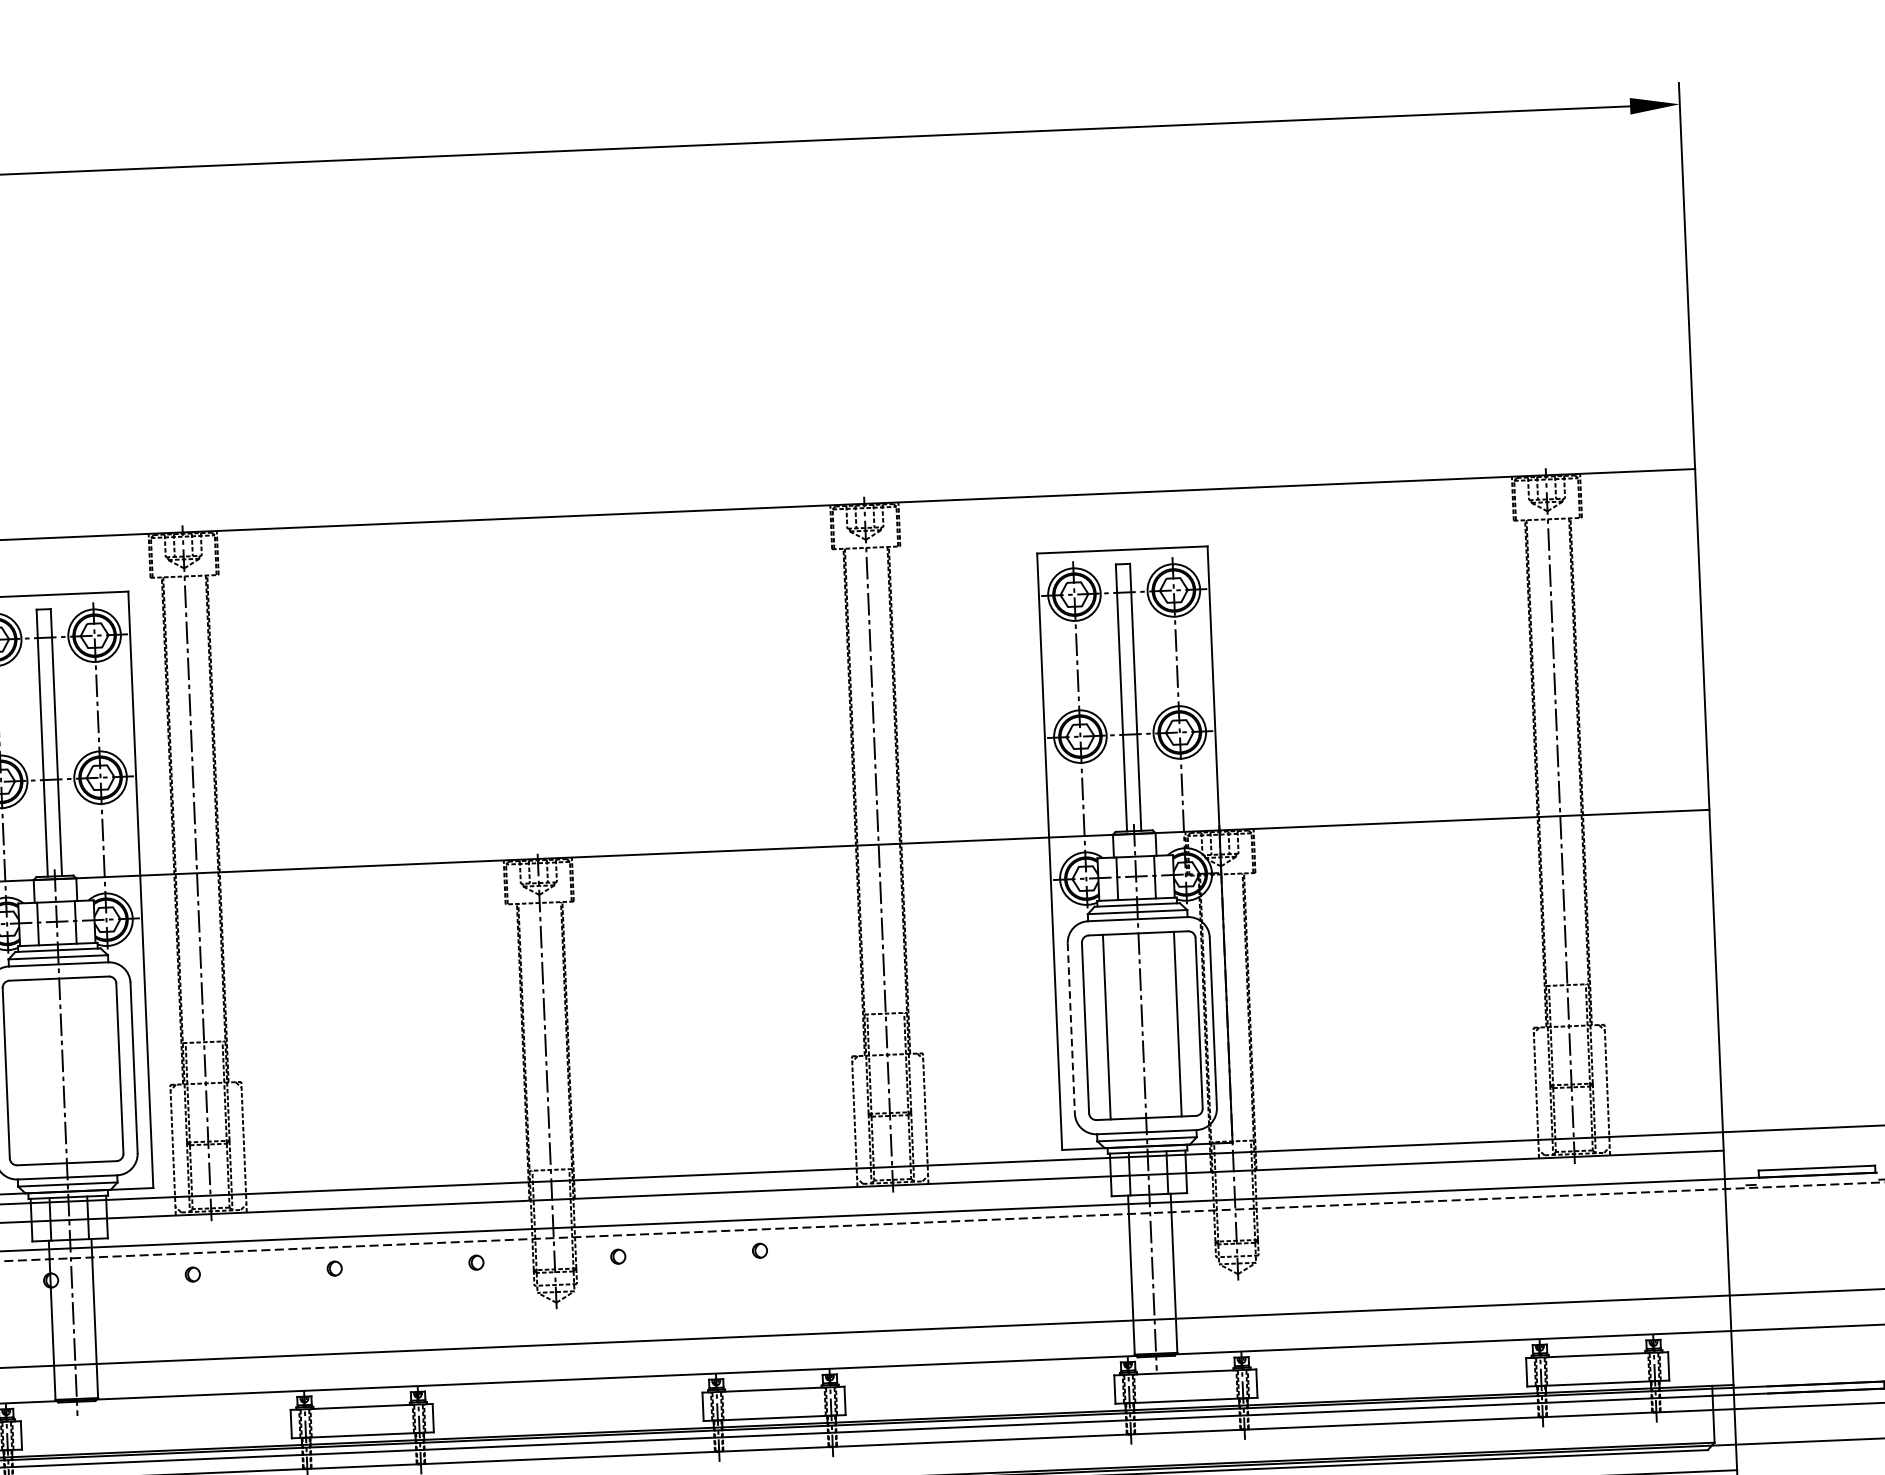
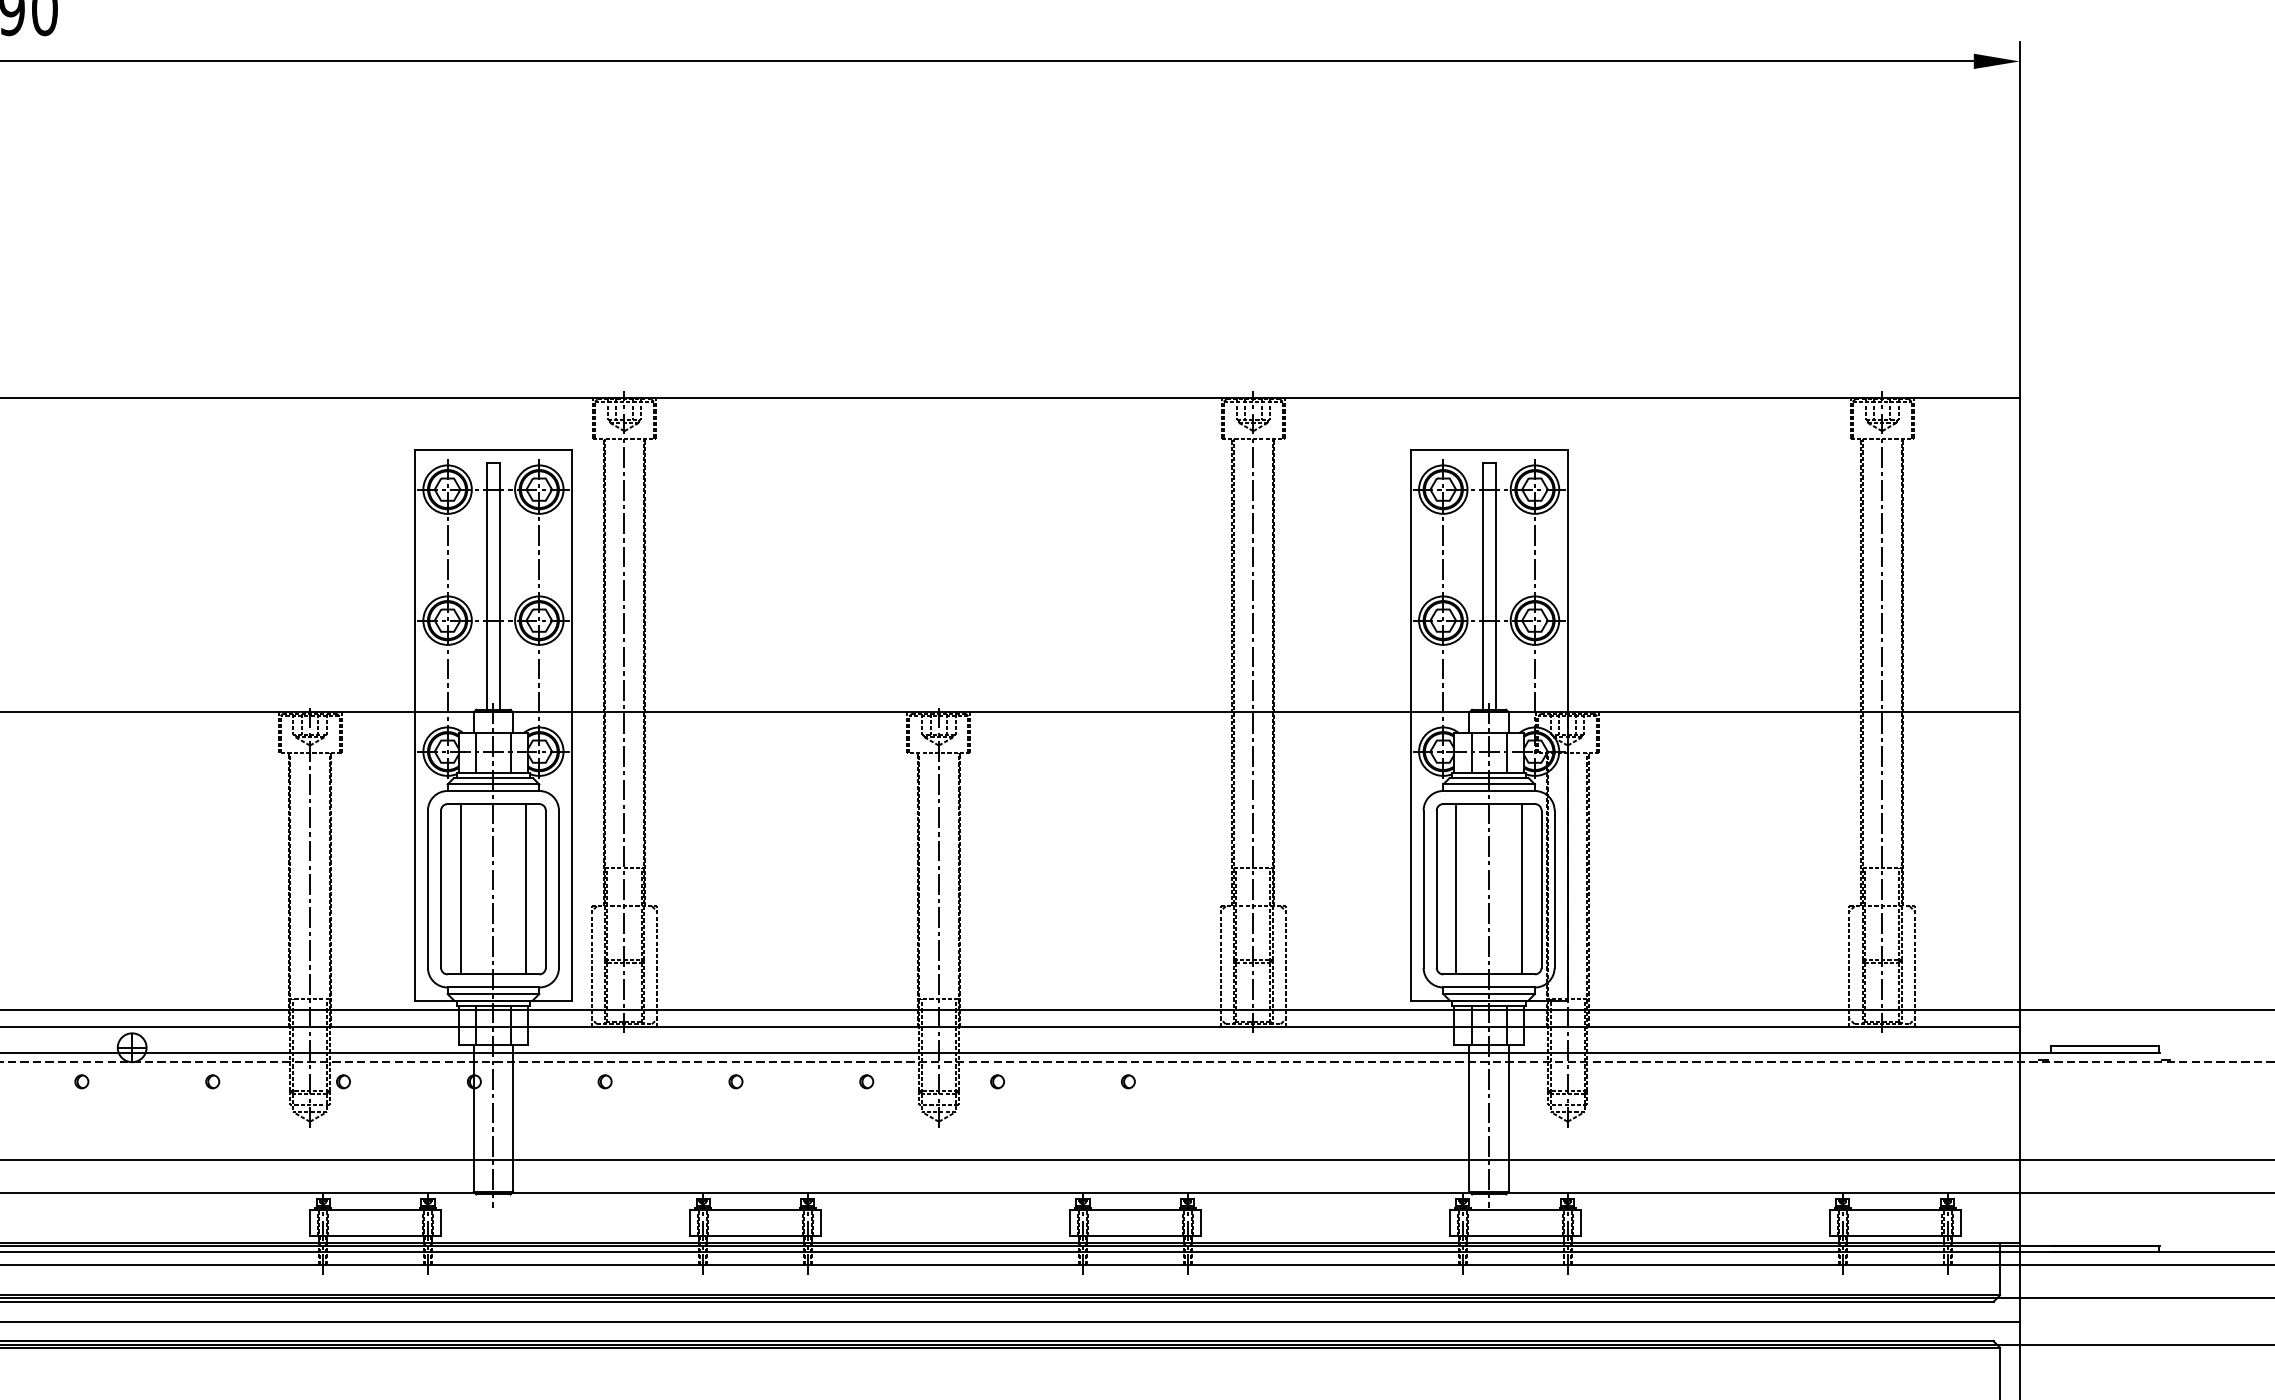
line: (1071, 1028) -> (1423, 889), dashed -> solid
line: (98, 1069) -> (526, 889), added
line: (27, 1072) -> (460, 889), added

